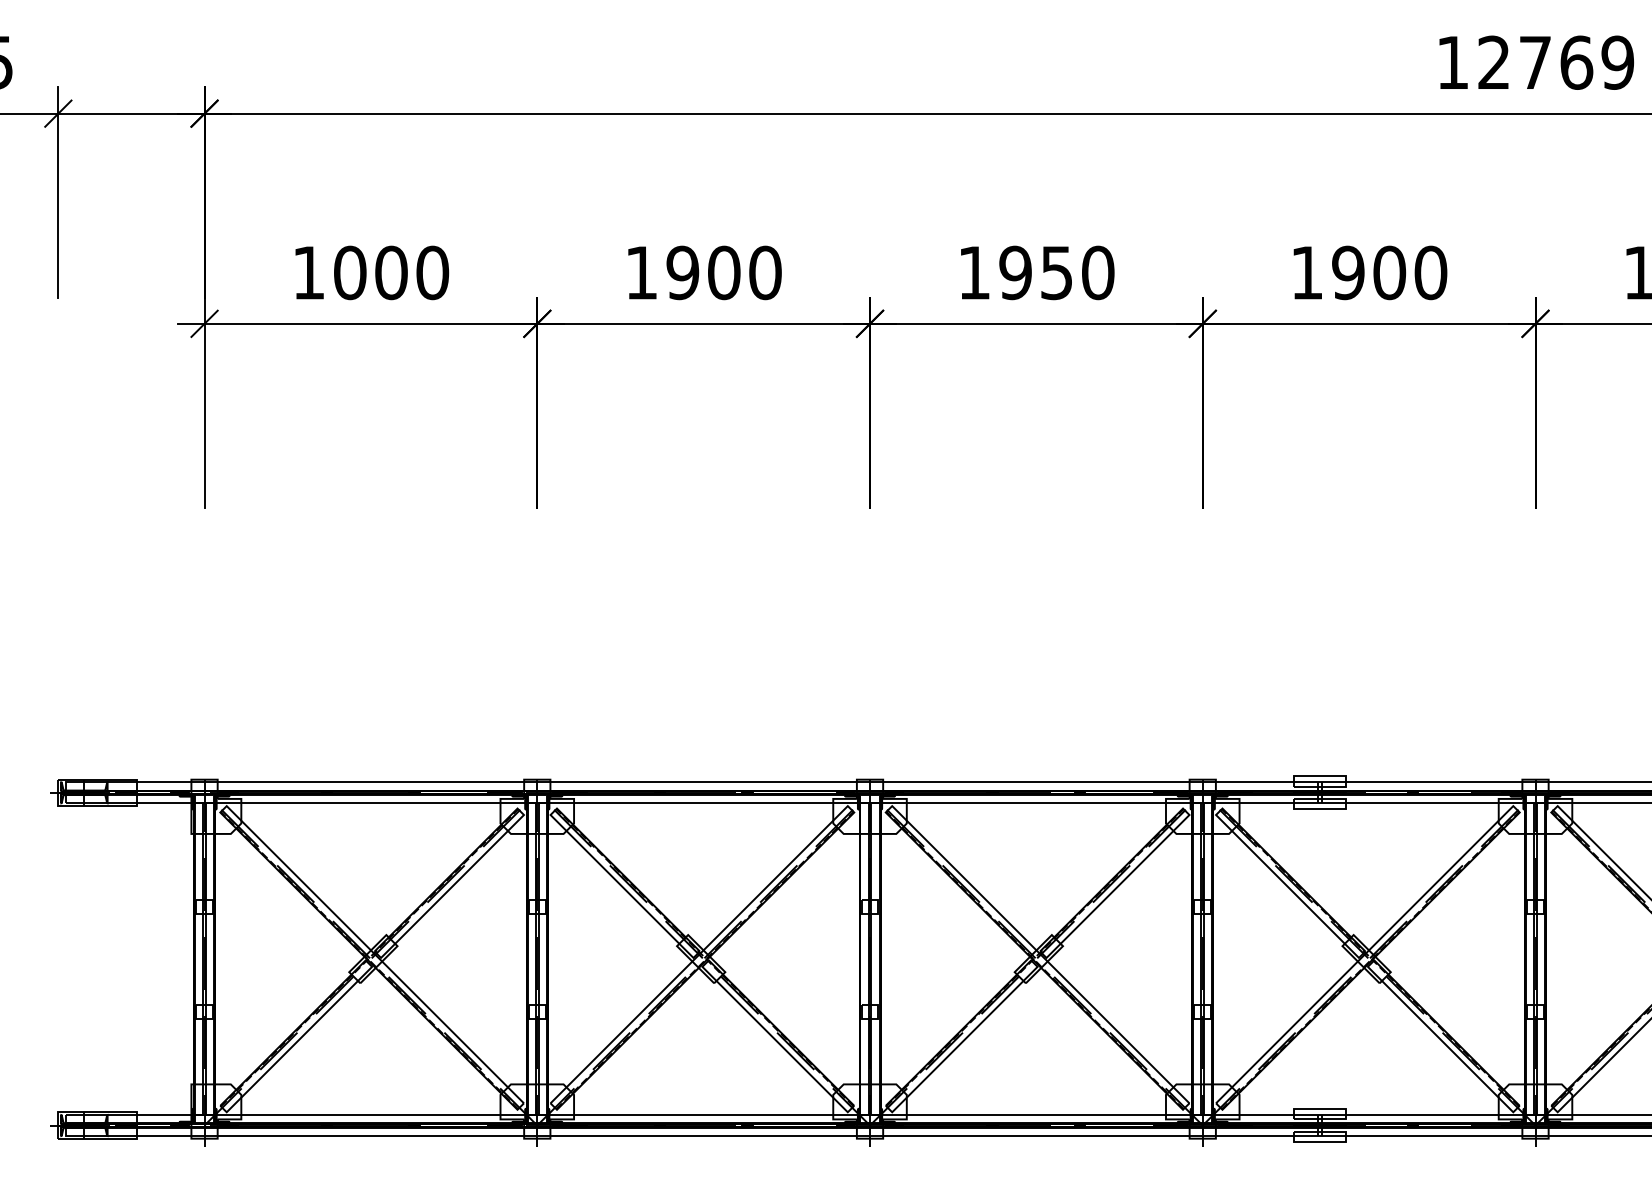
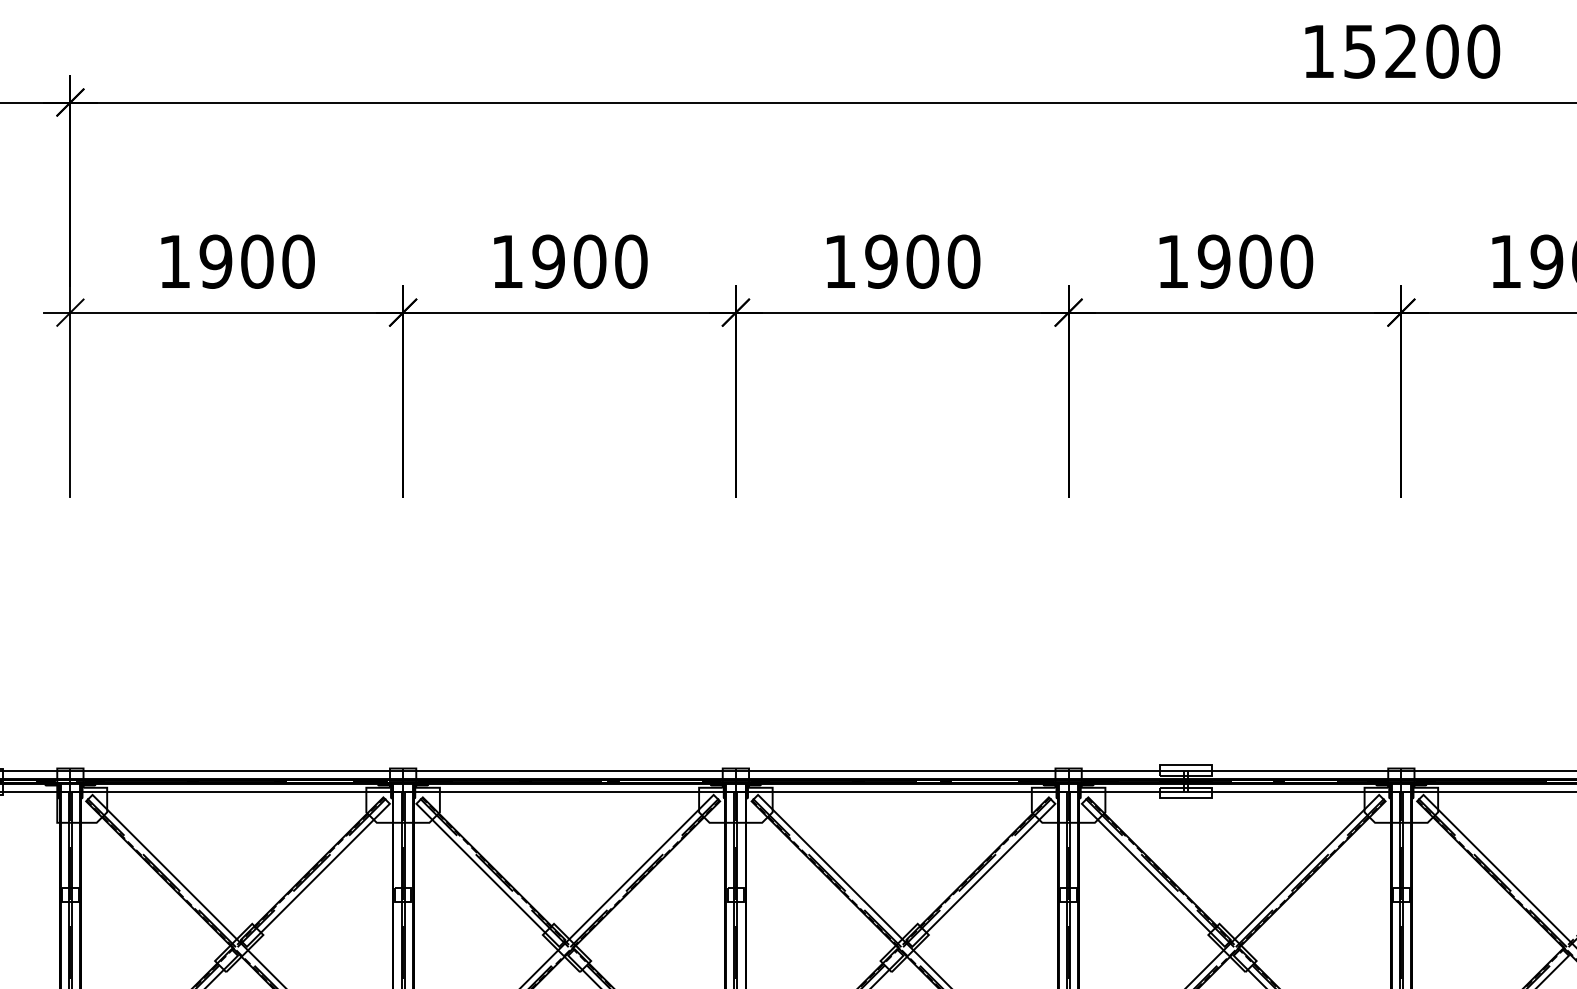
text: (1556, 62) -> (1422, 51), 12769 -> 15200
text: (349, 272) -> (215, 261), 1000 -> 1900
text: (1056, 272) -> (922, 261), 1950 -> 1900

